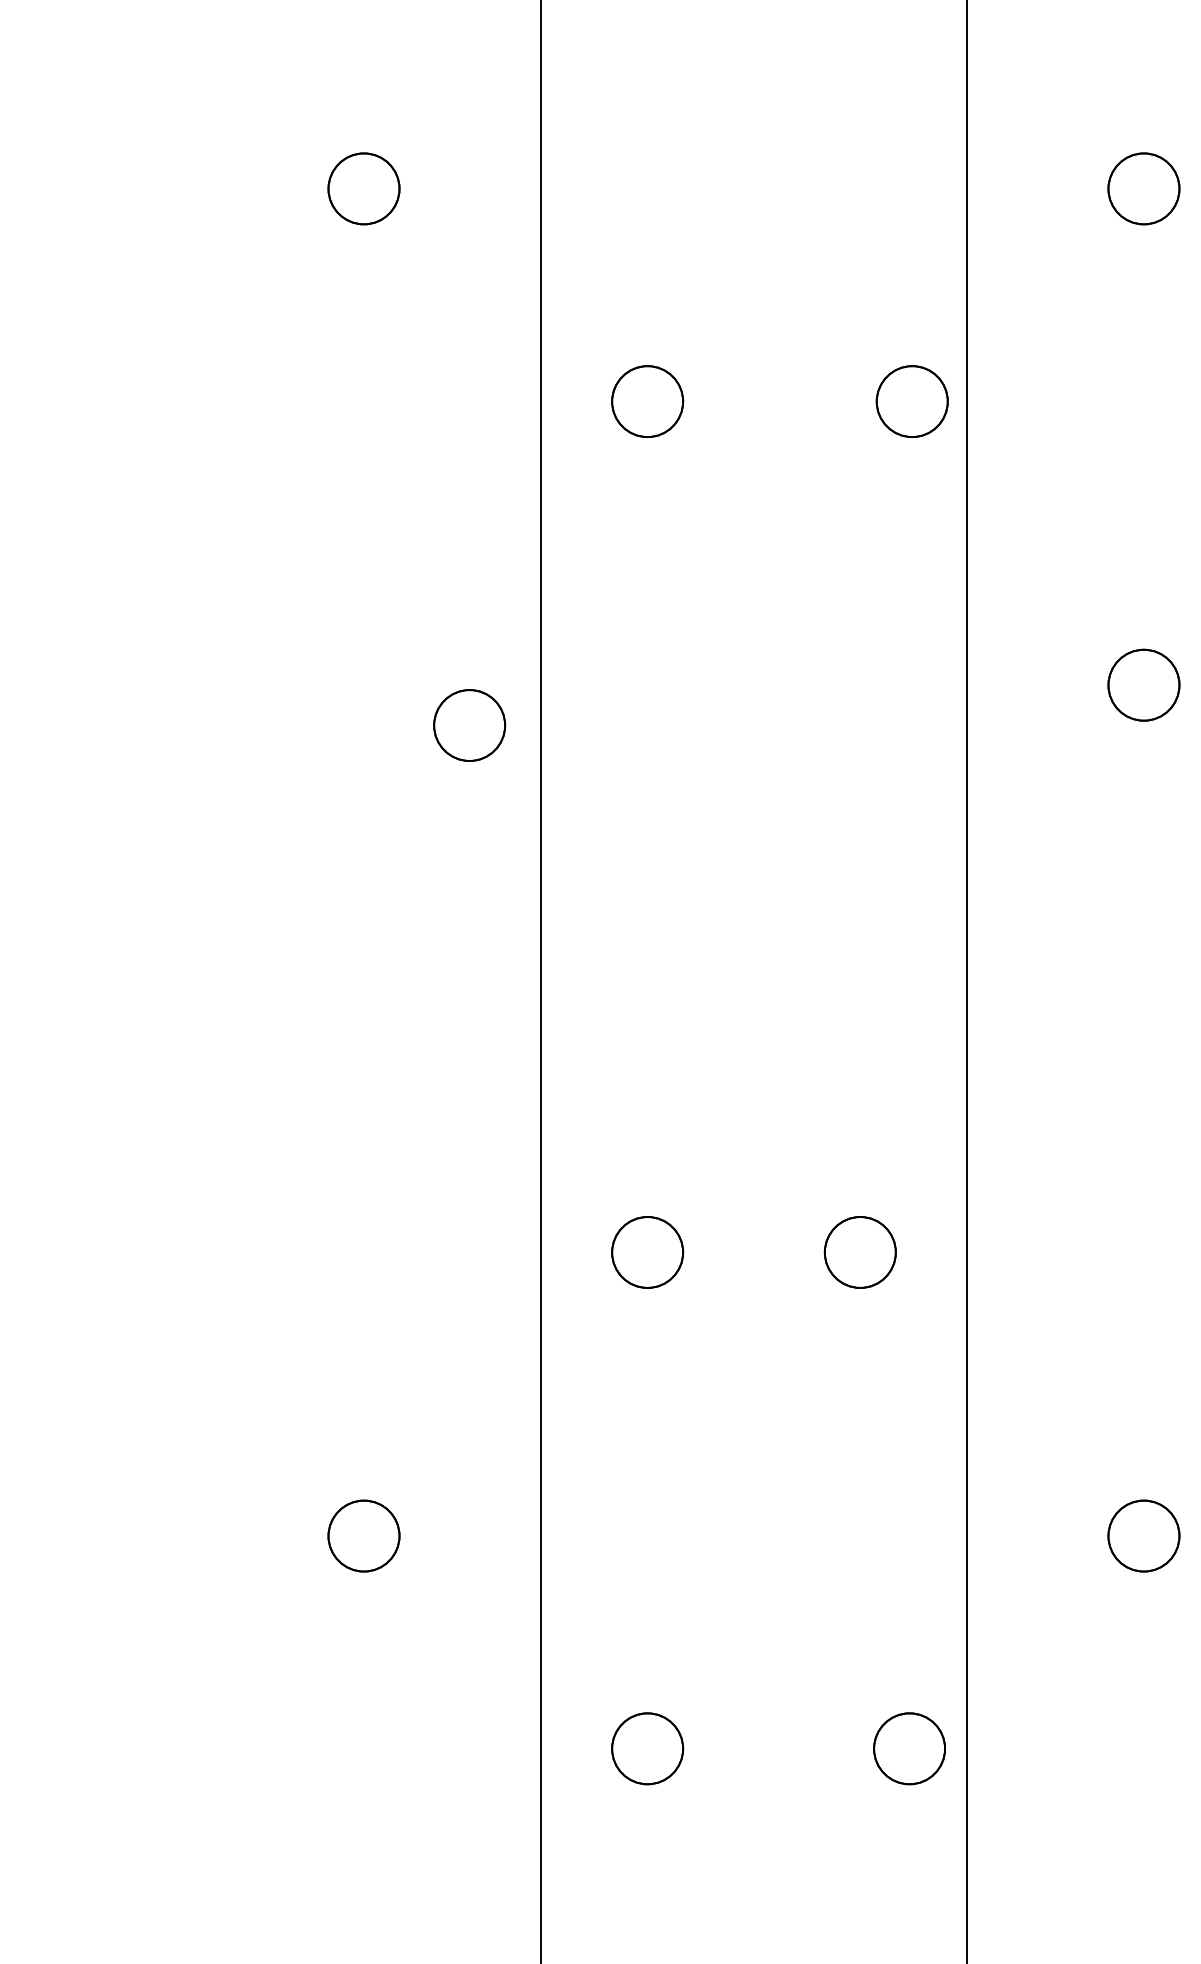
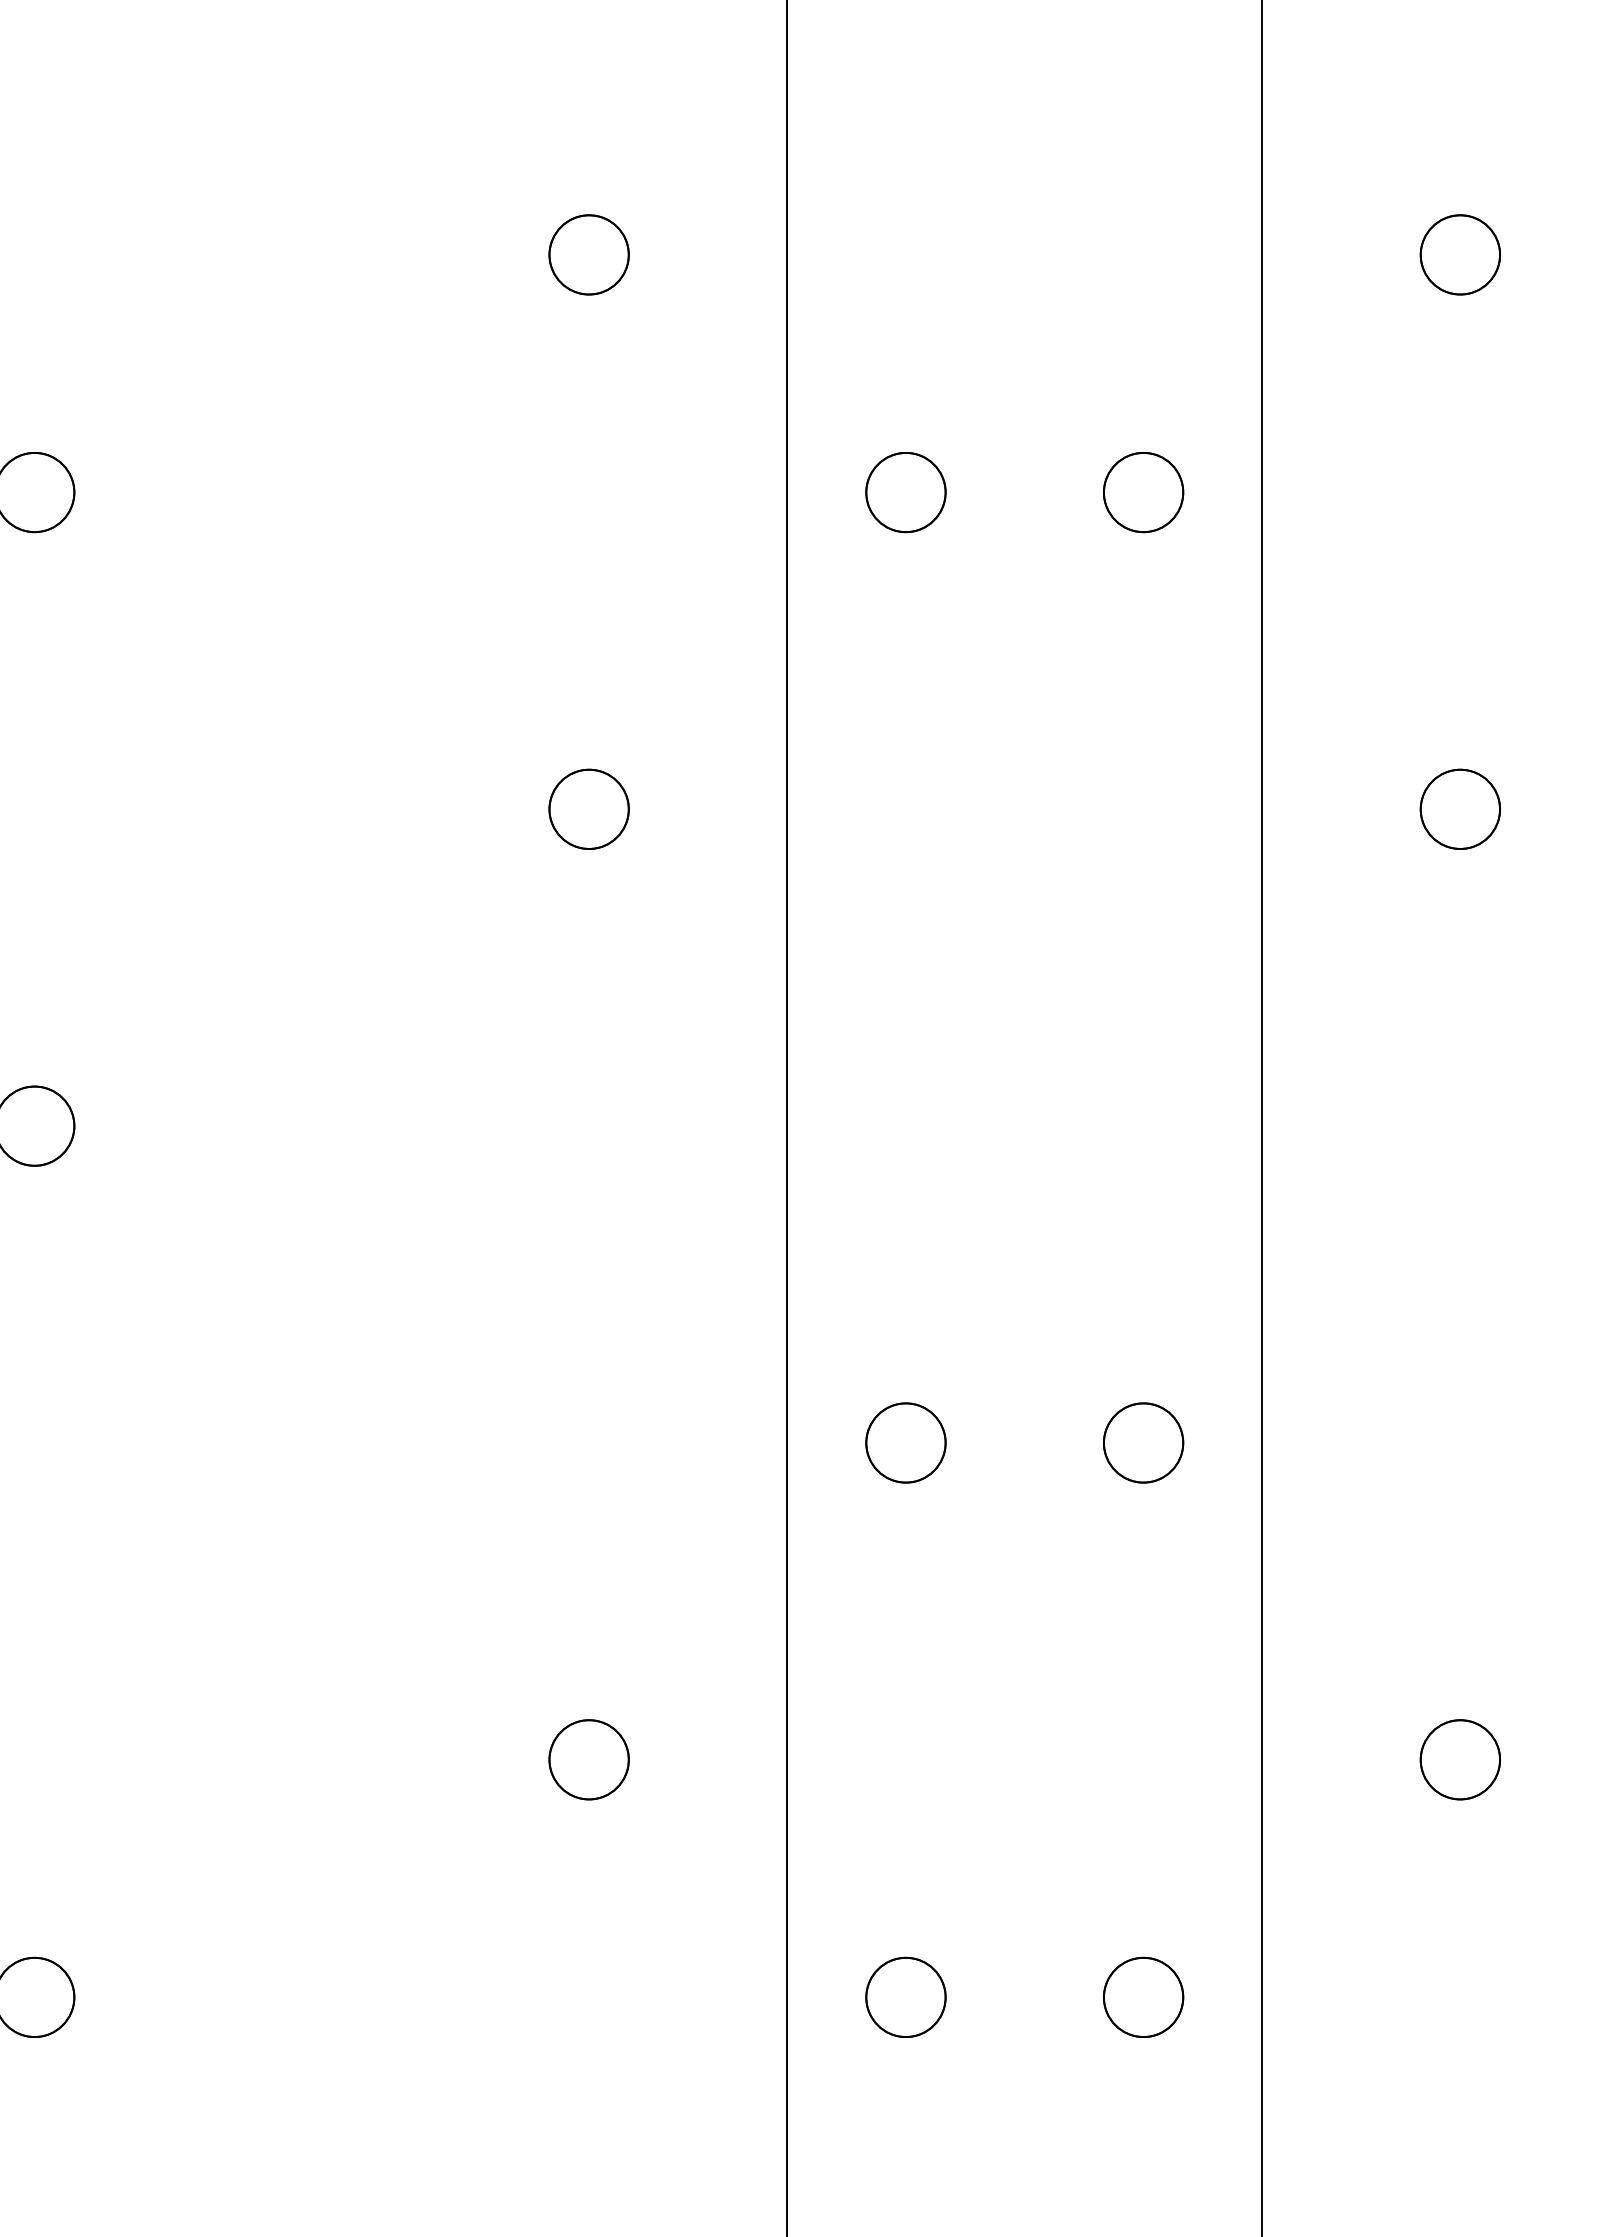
part: (912, 401) -> (1143, 492), moved
part: (469, 724) -> (588, 808), moved
part: (909, 1747) -> (1143, 1996), moved

